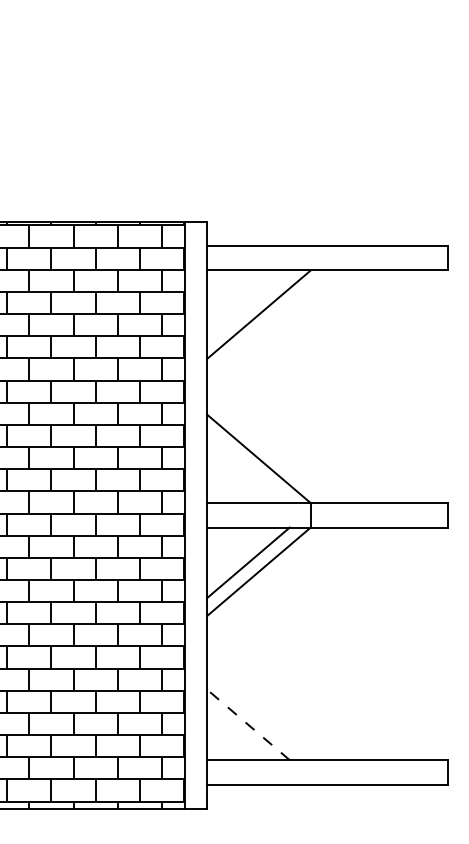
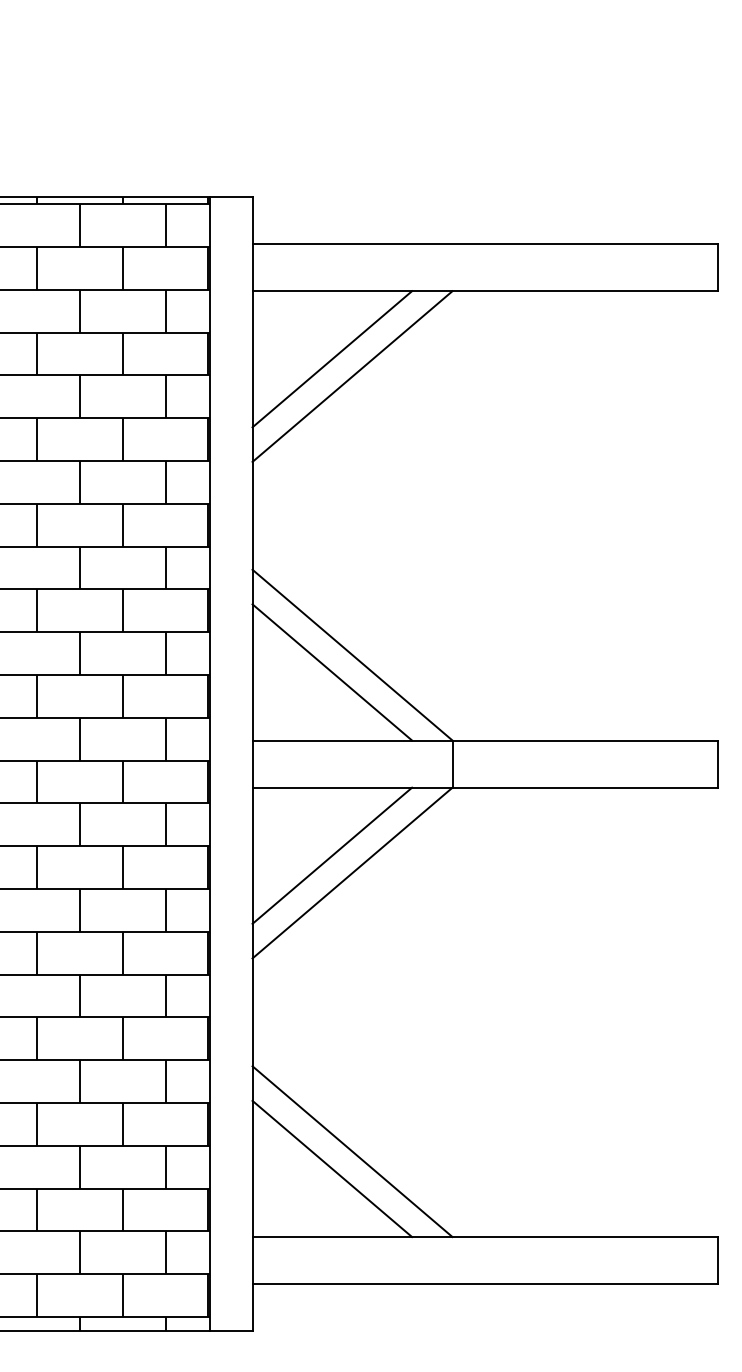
line: (248, 305) -> (332, 358), added
line: (248, 467) -> (332, 671), added
line: (258, 715) -> (351, 1150), added
line: (248, 724) -> (332, 1168), dashed -> solid

